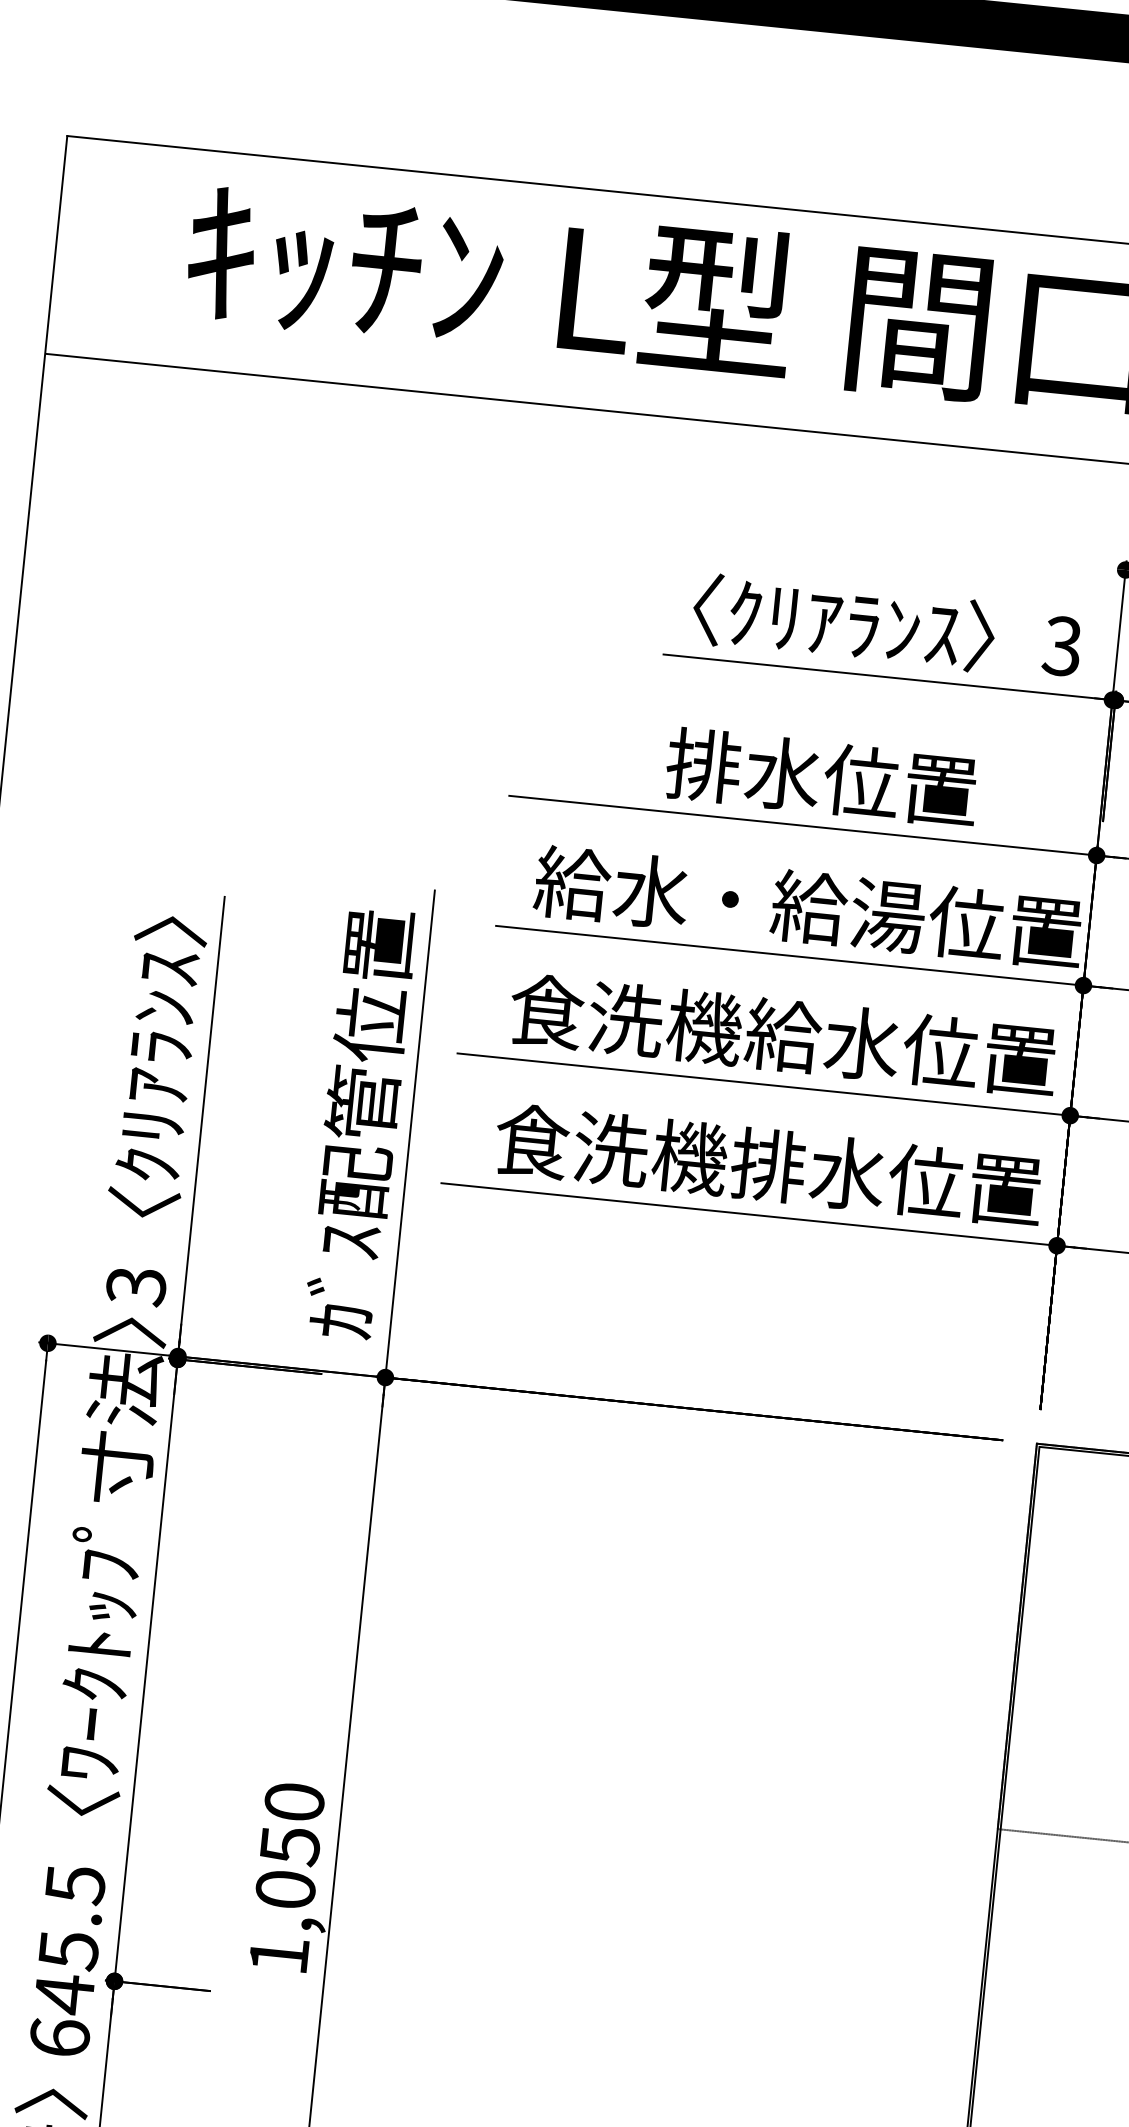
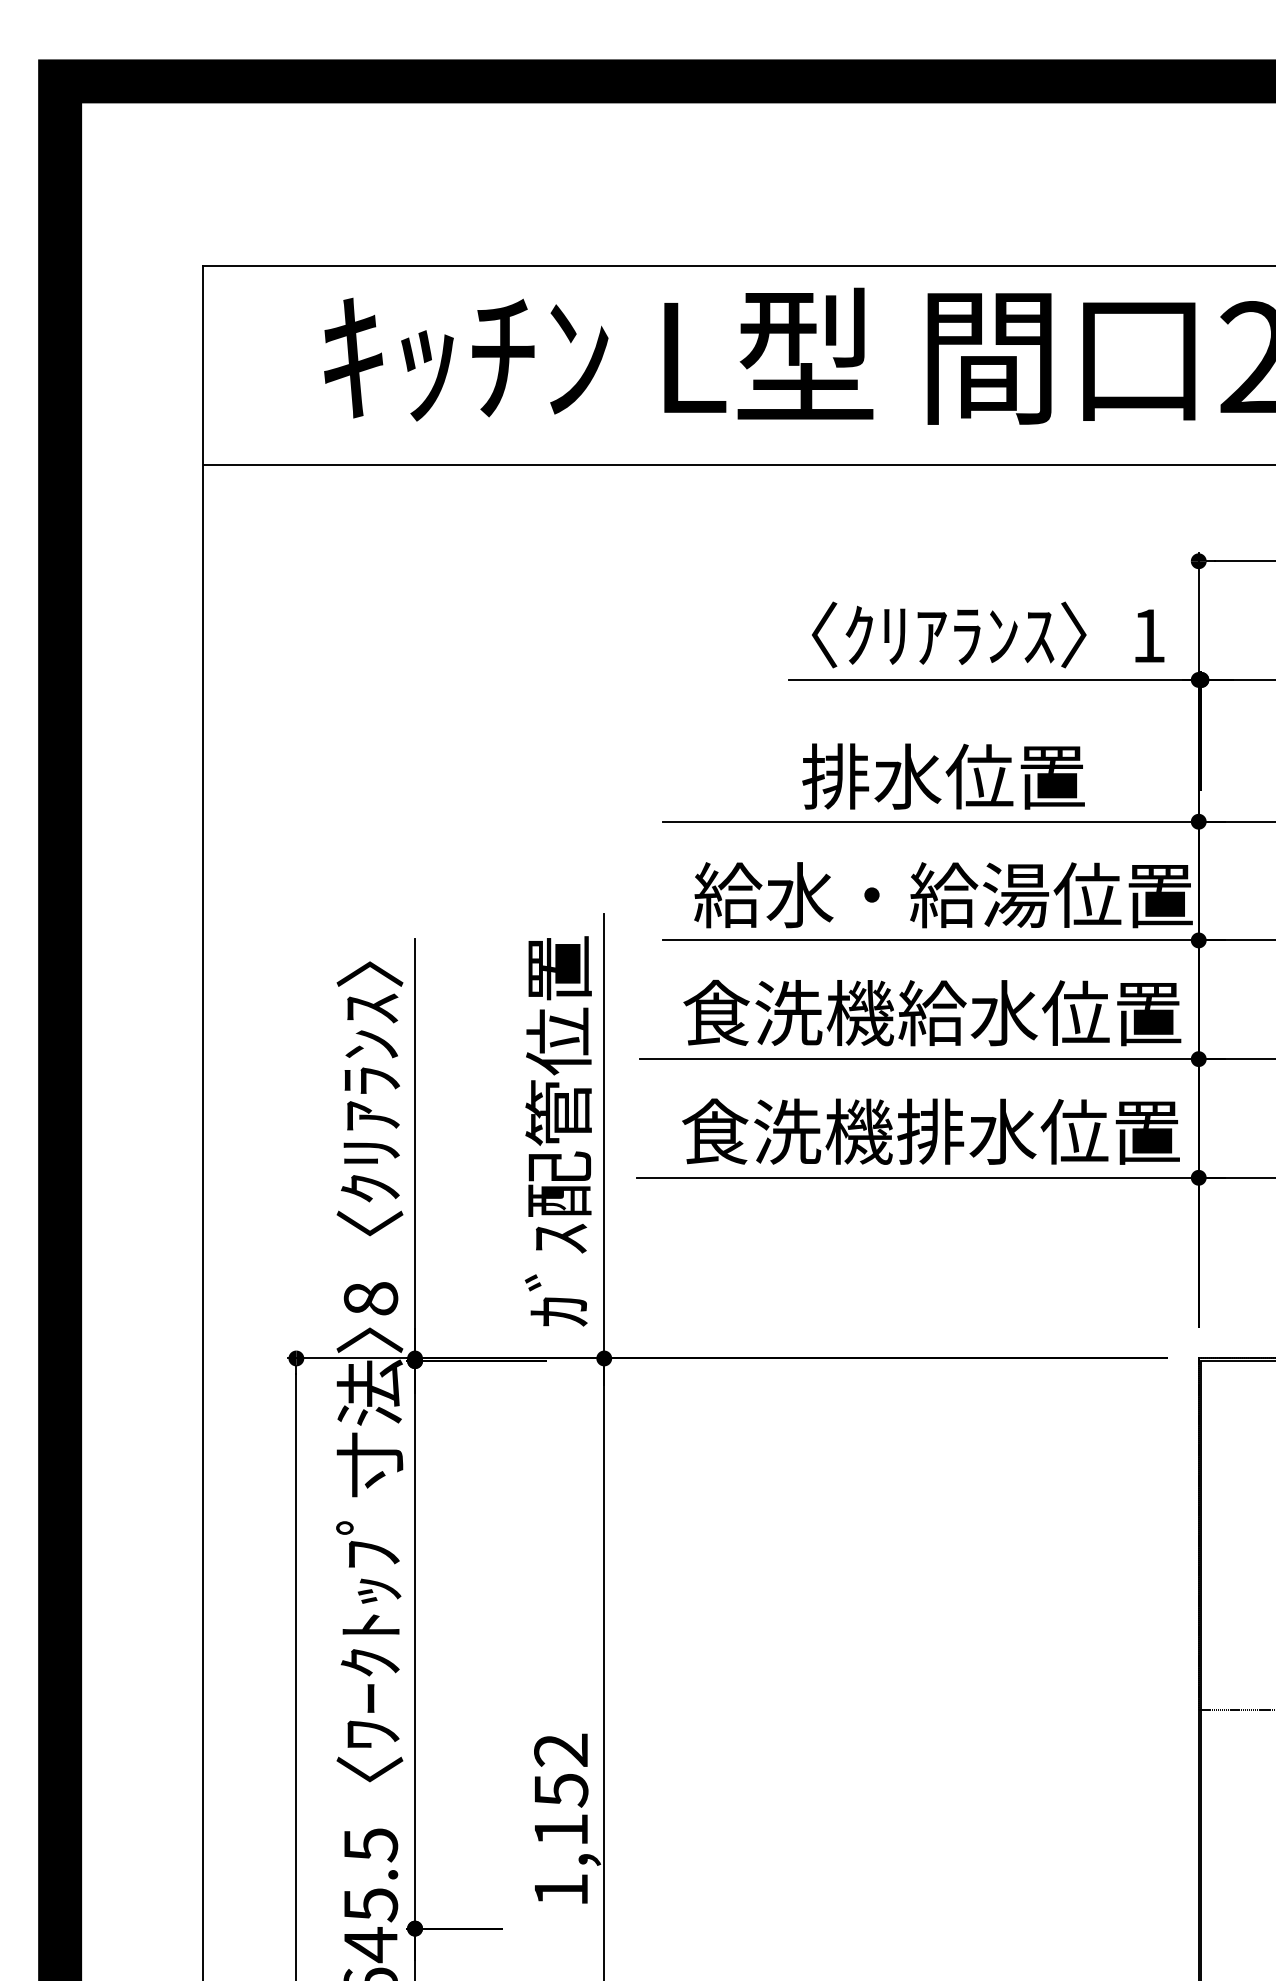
text: (1061, 645) -> (1147, 635), 3 -> 1
text: (135, 1286) -> (370, 1299), 3 -> 8
text: (290, 1845) -> (561, 1789), 1,050 -> 1,152

